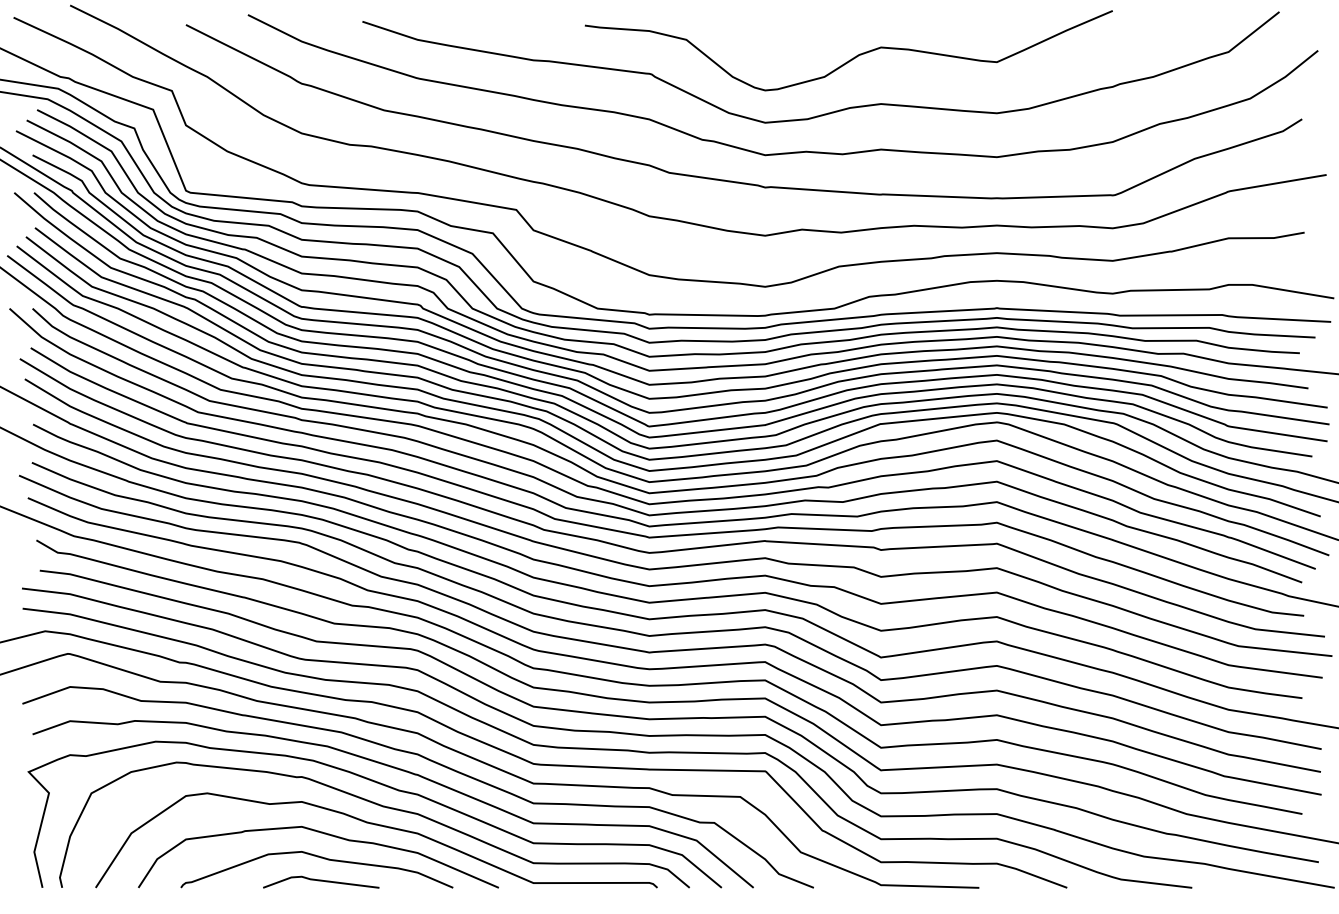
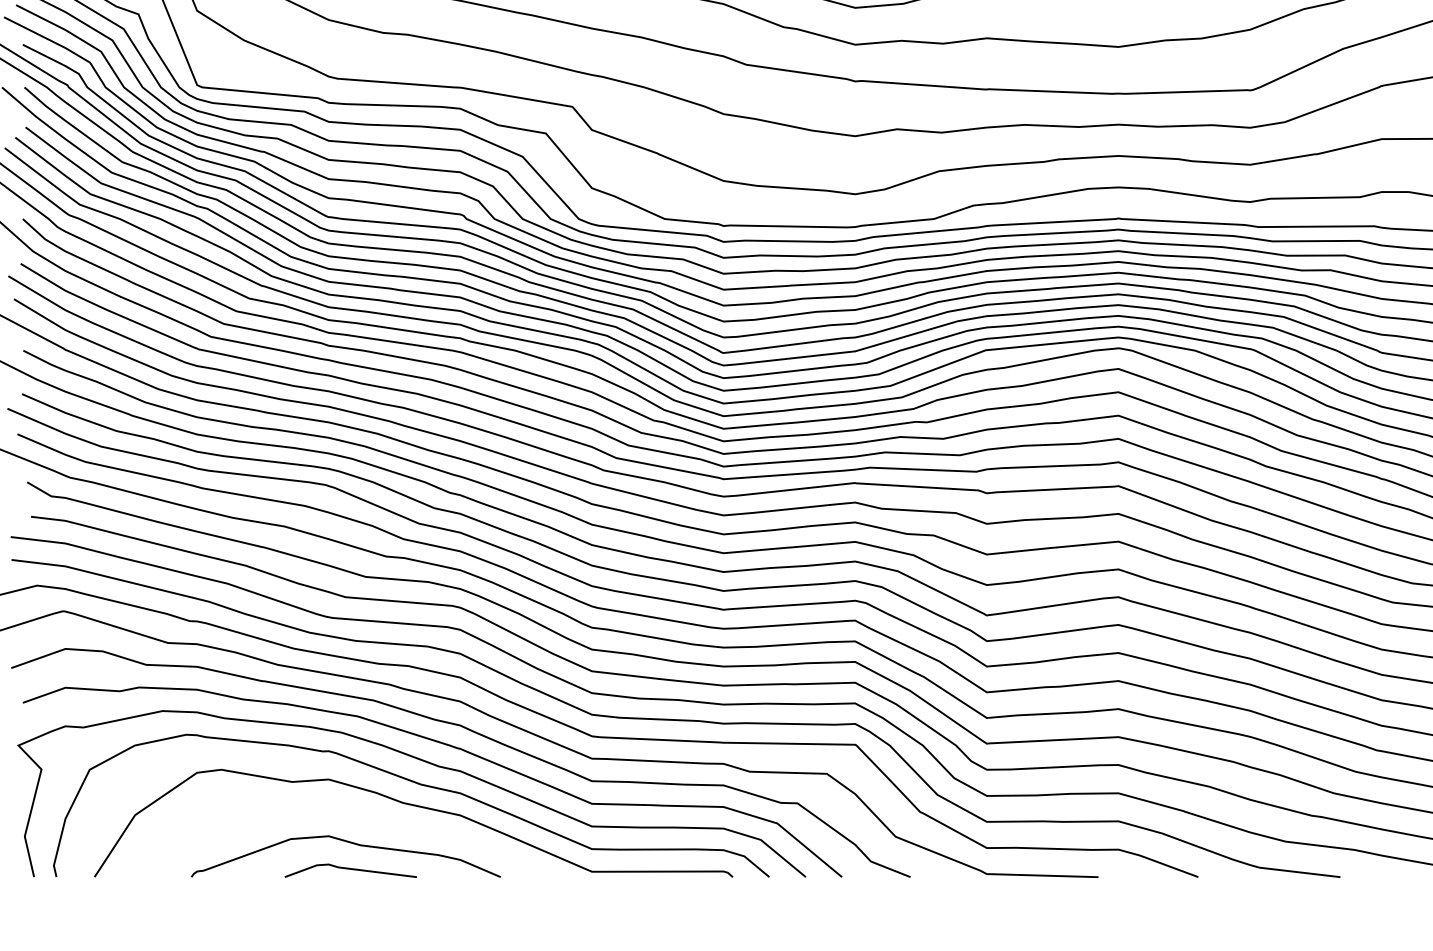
curve: (324, 834) -> (354, 816), removed

